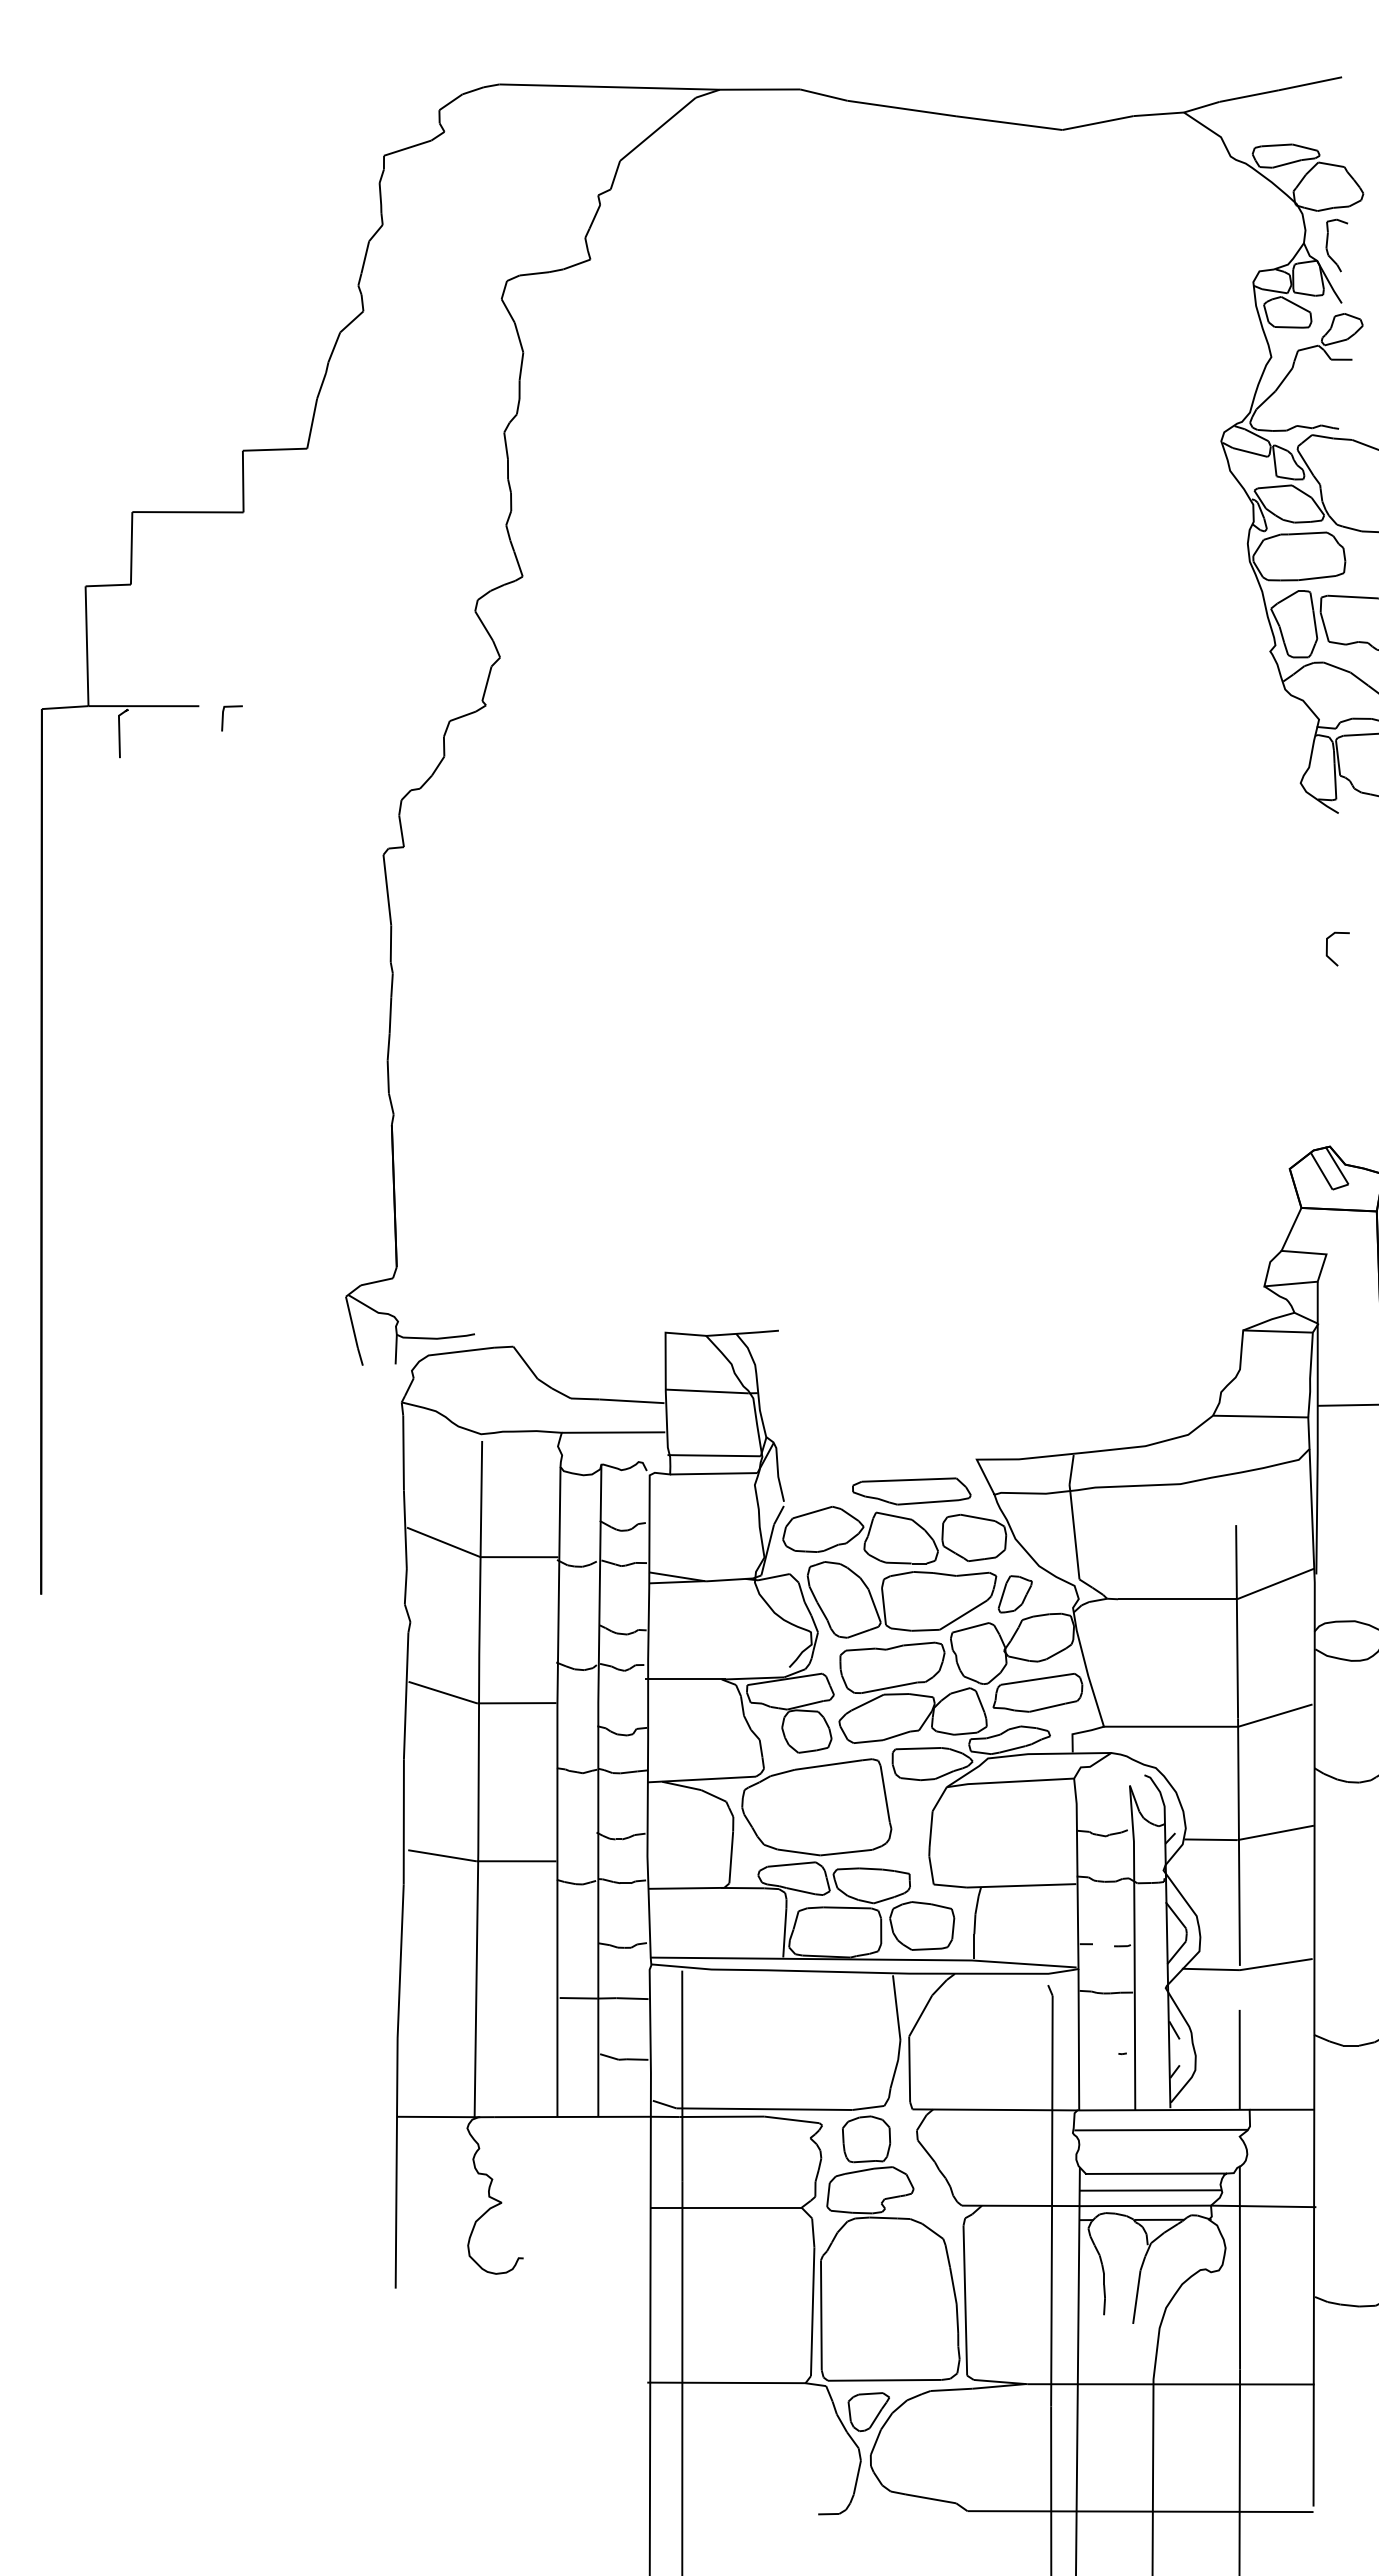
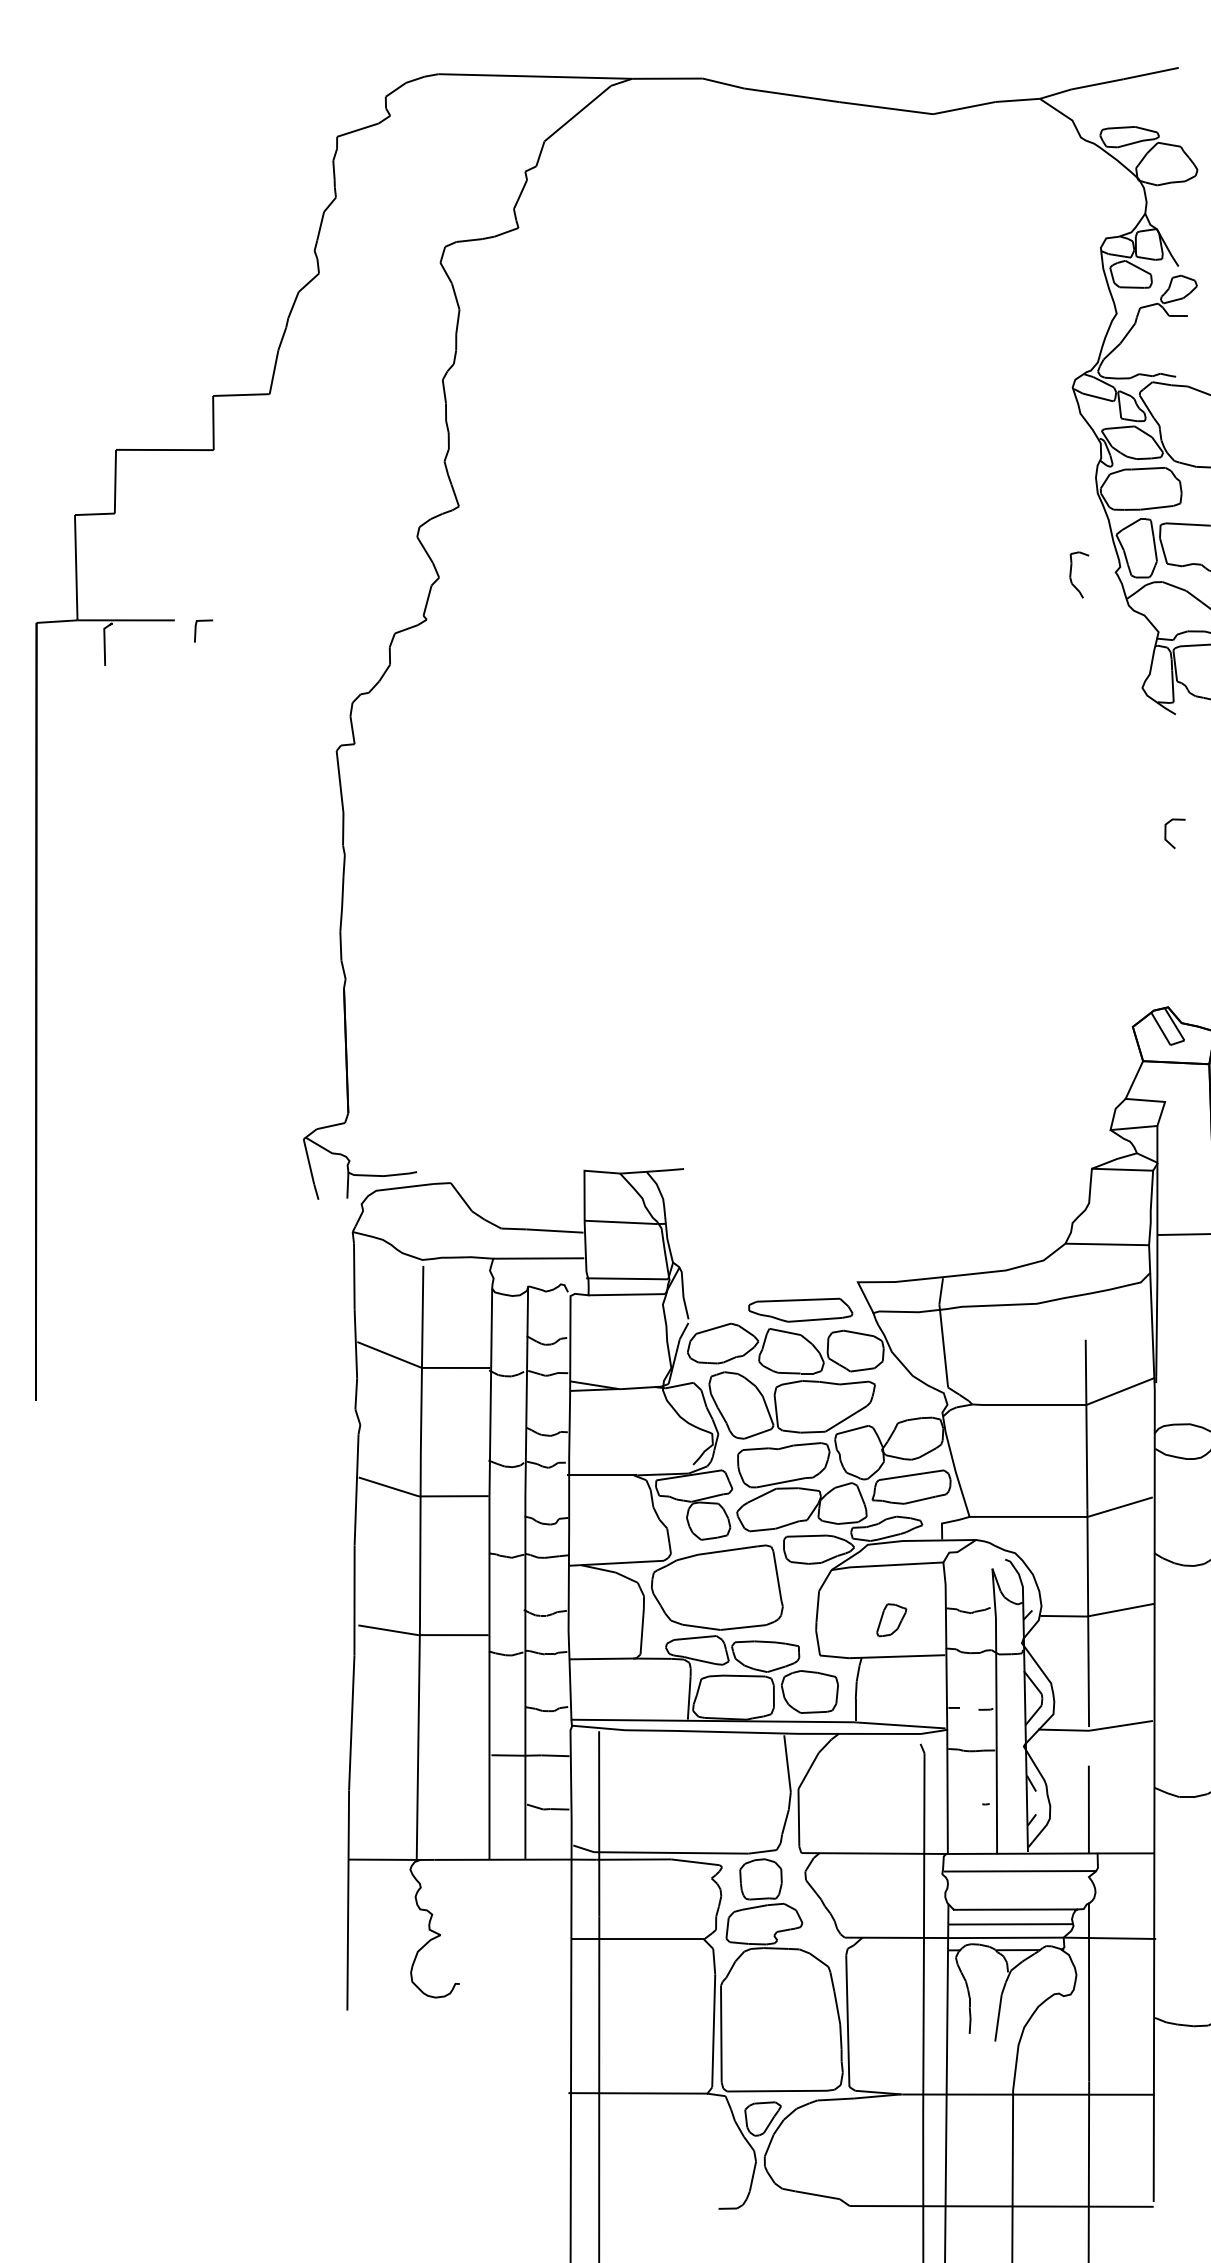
curve: (1327, 245) -> (1071, 574), moved
part: (1014, 1594) -> (891, 1620), moved

